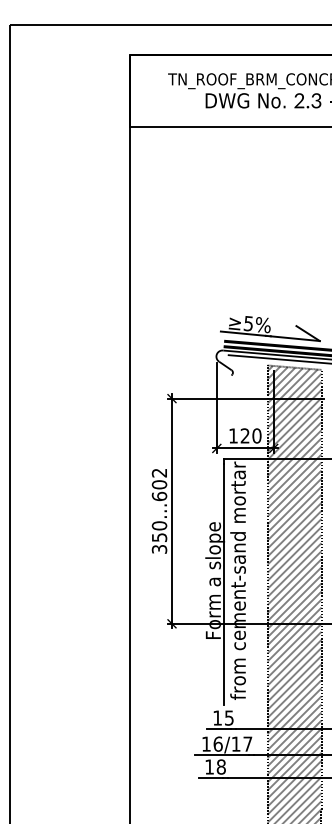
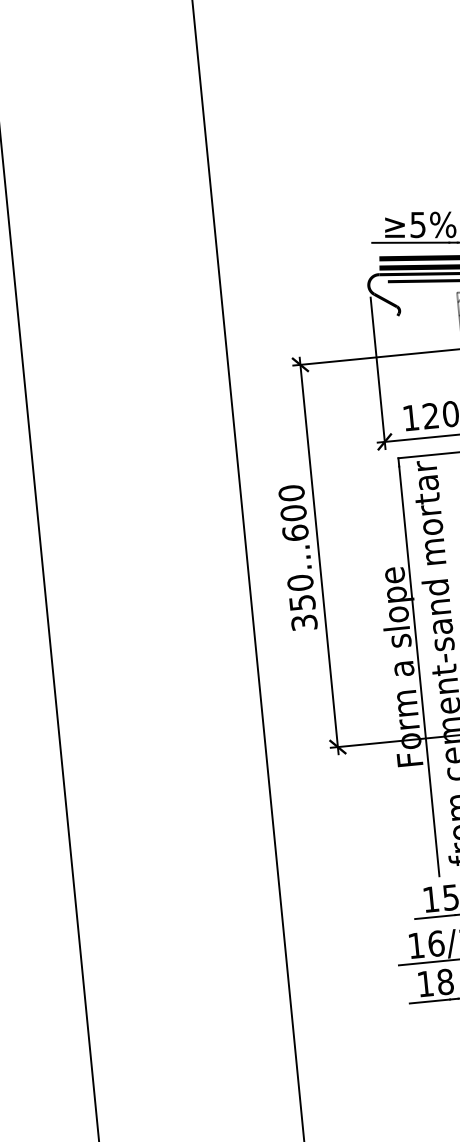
text: (159, 472) -> (291, 492), 350...602 -> 350...600

